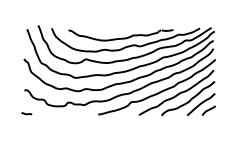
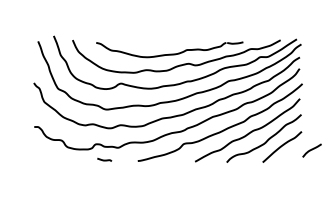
curve: (208, 110) -> (311, 150), moved
curve: (26, 113) -> (104, 159), moved

